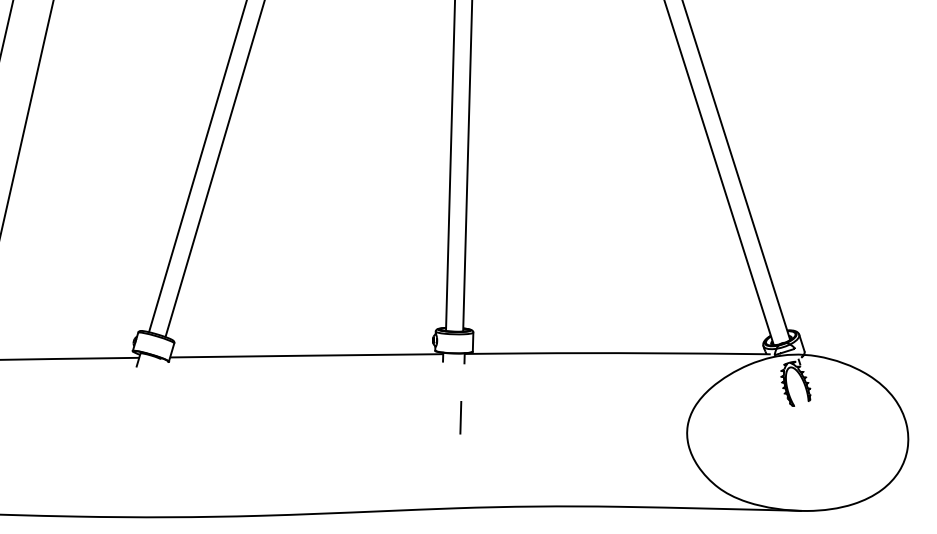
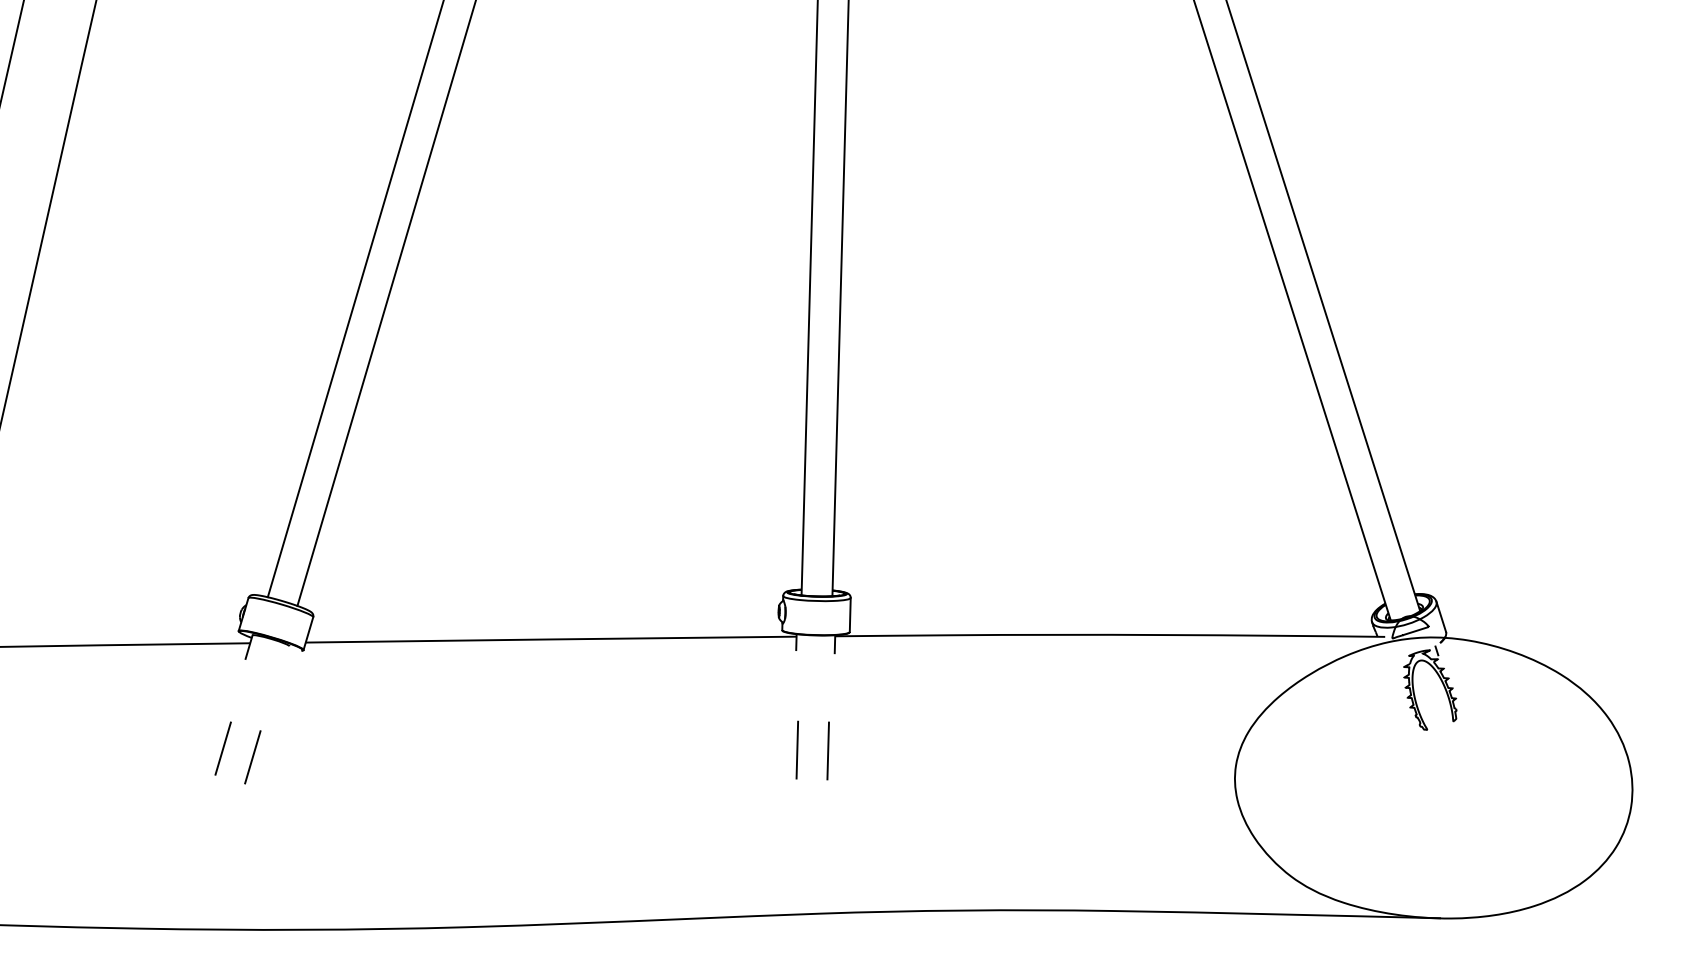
line: (123, 415) -> (221, 746), added
line: (443, 417) -> (797, 750), added
line: (140, 420) -> (252, 755), added

